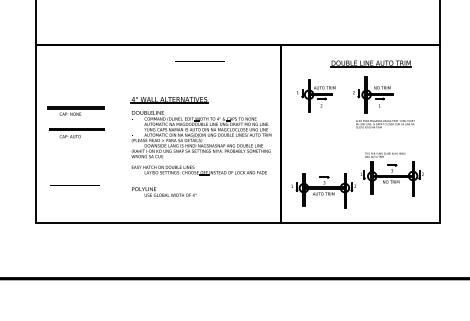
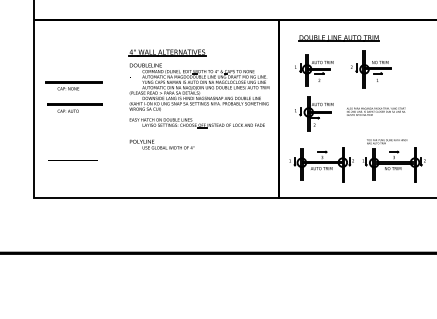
line: (199, 61) -> (197, 36), removed
part: (370, 63) -> (338, 38), moved
text: (385, 124) -> (376, 112), moved
part: (316, 138) -> (314, 113), added
part: (200, 146) -> (198, 99), moved
part: (392, 174) -> (394, 161), moved

